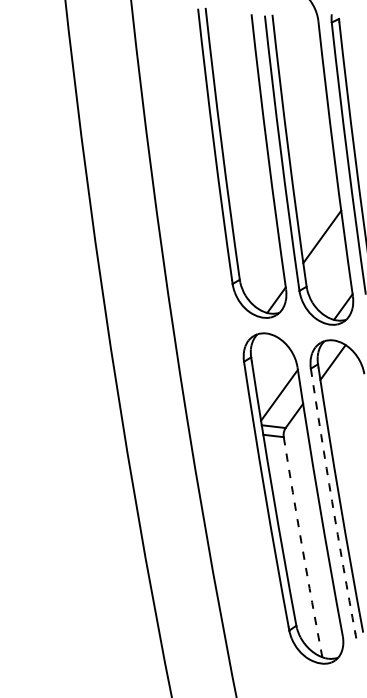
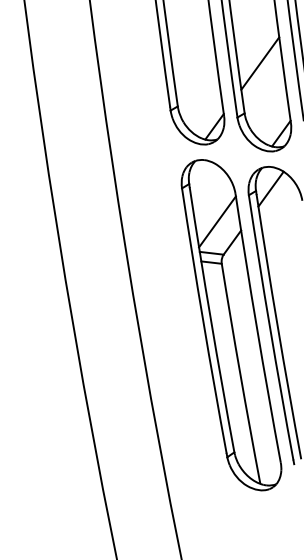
arc: (332, 501) -> (270, 328), dashed -> solid
arc: (302, 547) -> (240, 374), dashed -> solid

